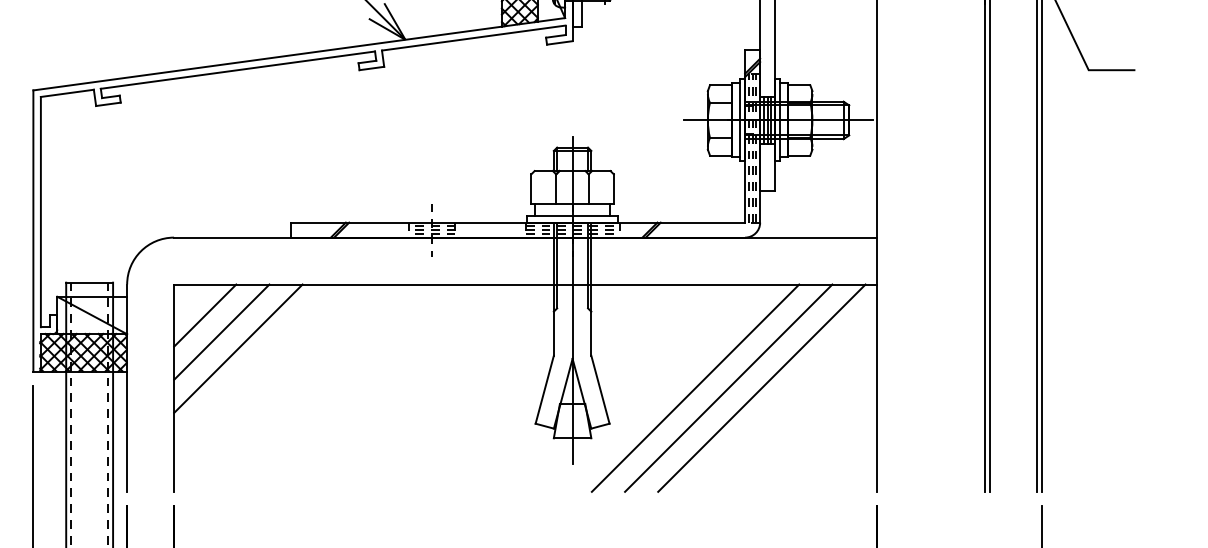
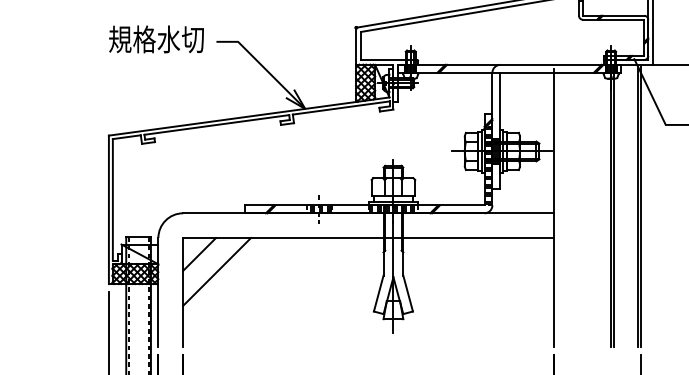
line: (222, 332) -> (208, 263), removed
line: (695, 387) -> (458, 292), removed
line: (728, 387) -> (475, 292), removed
line: (762, 387) -> (493, 292), removed

